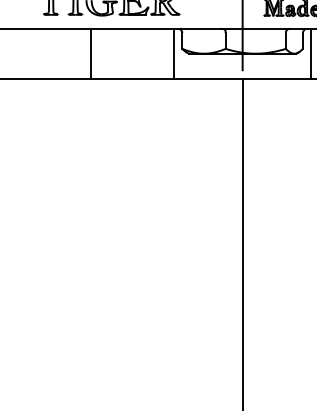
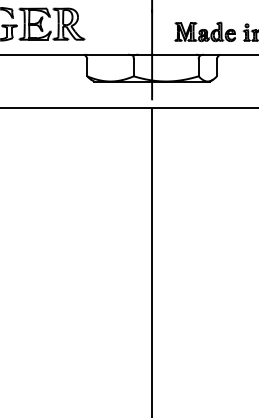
line: (174, 53) -> (78, 81), removed
line: (310, 53) -> (225, 81), removed

